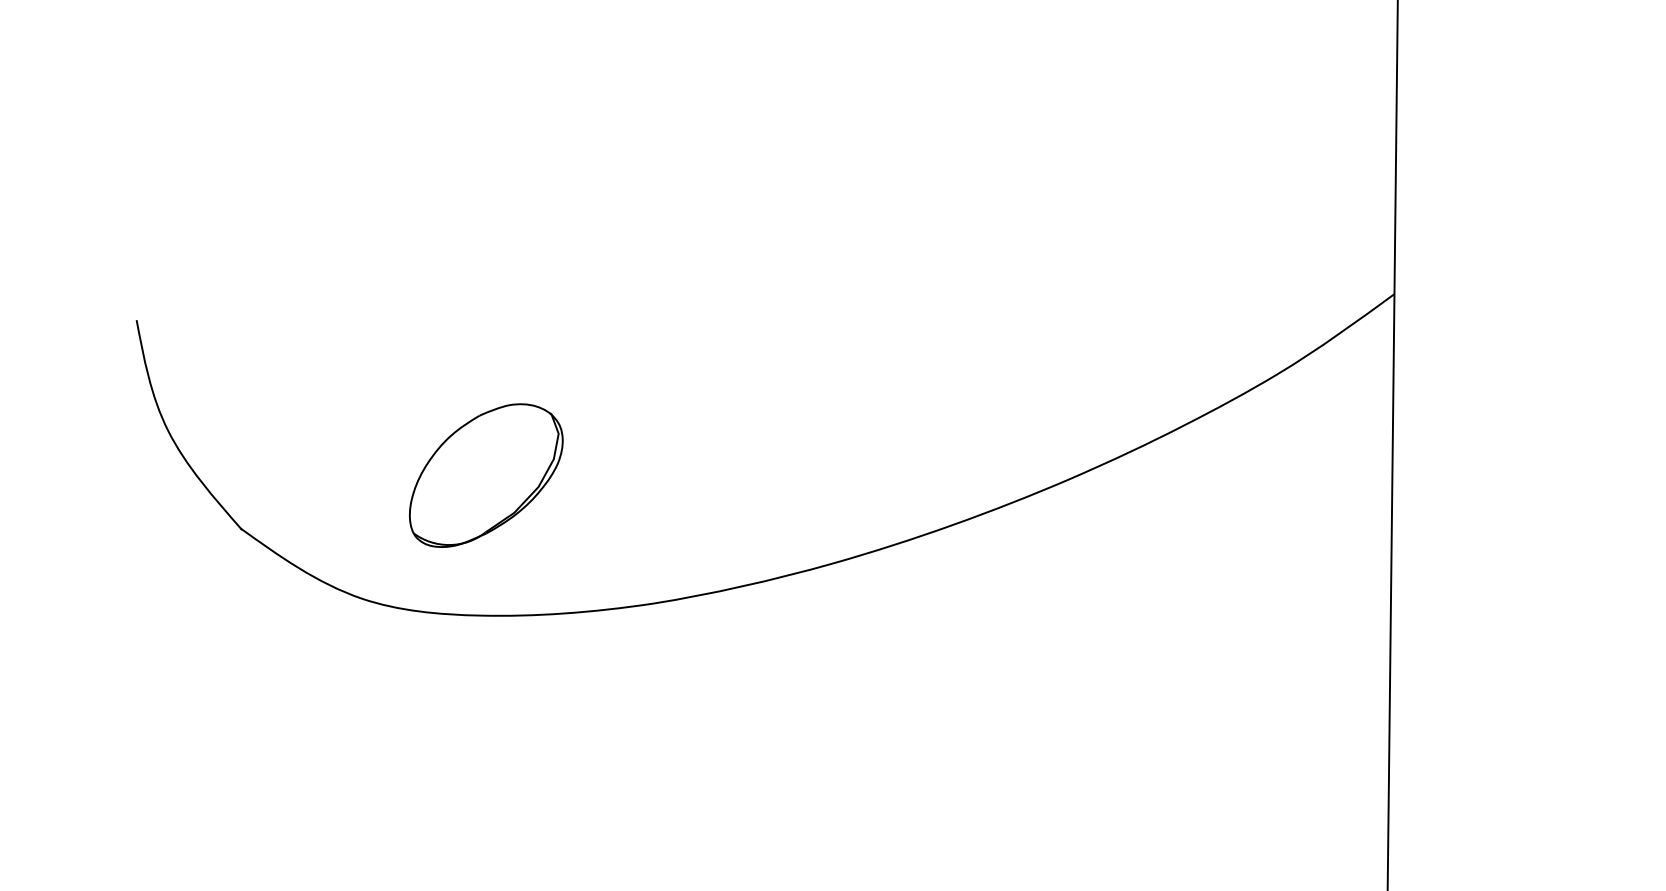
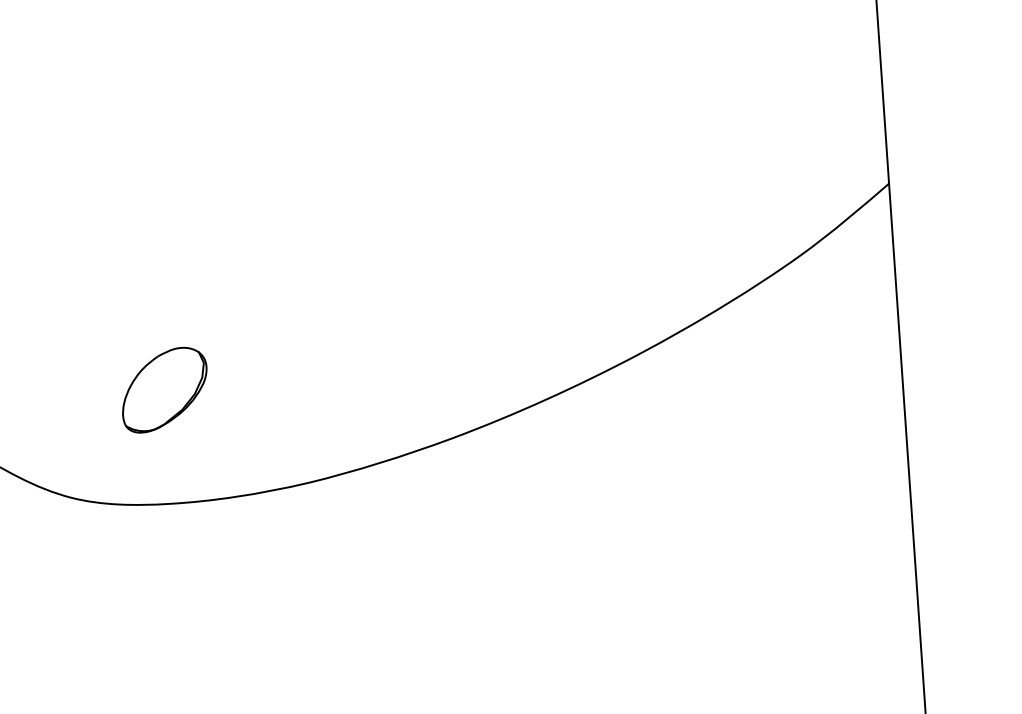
part: (486, 475) -> (164, 389), size x0.7

